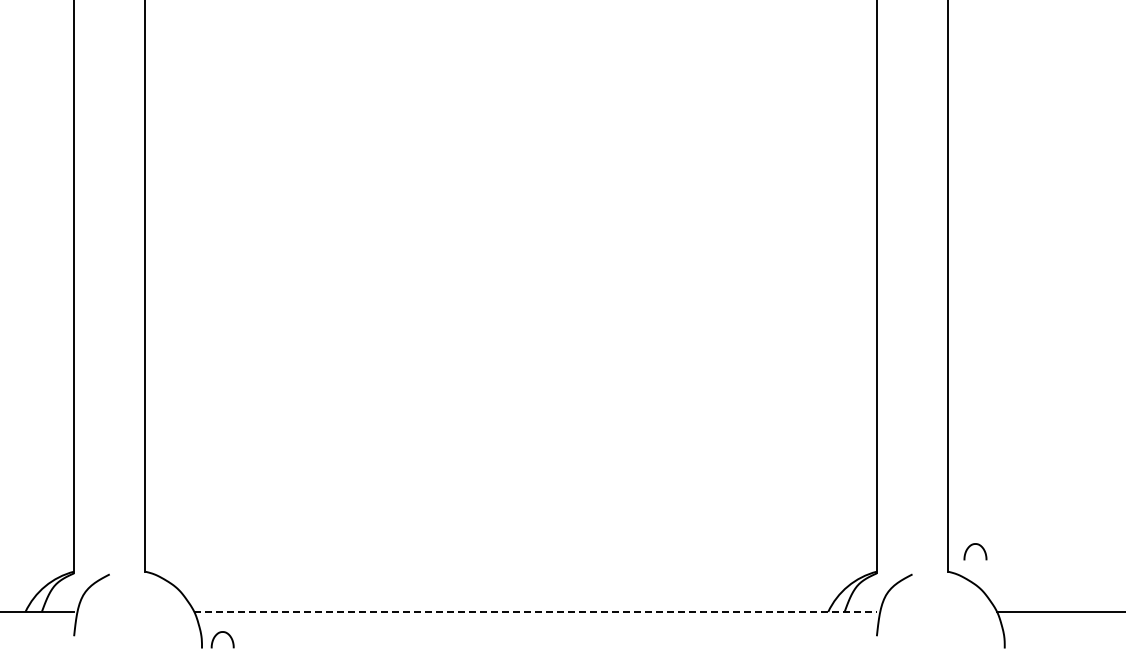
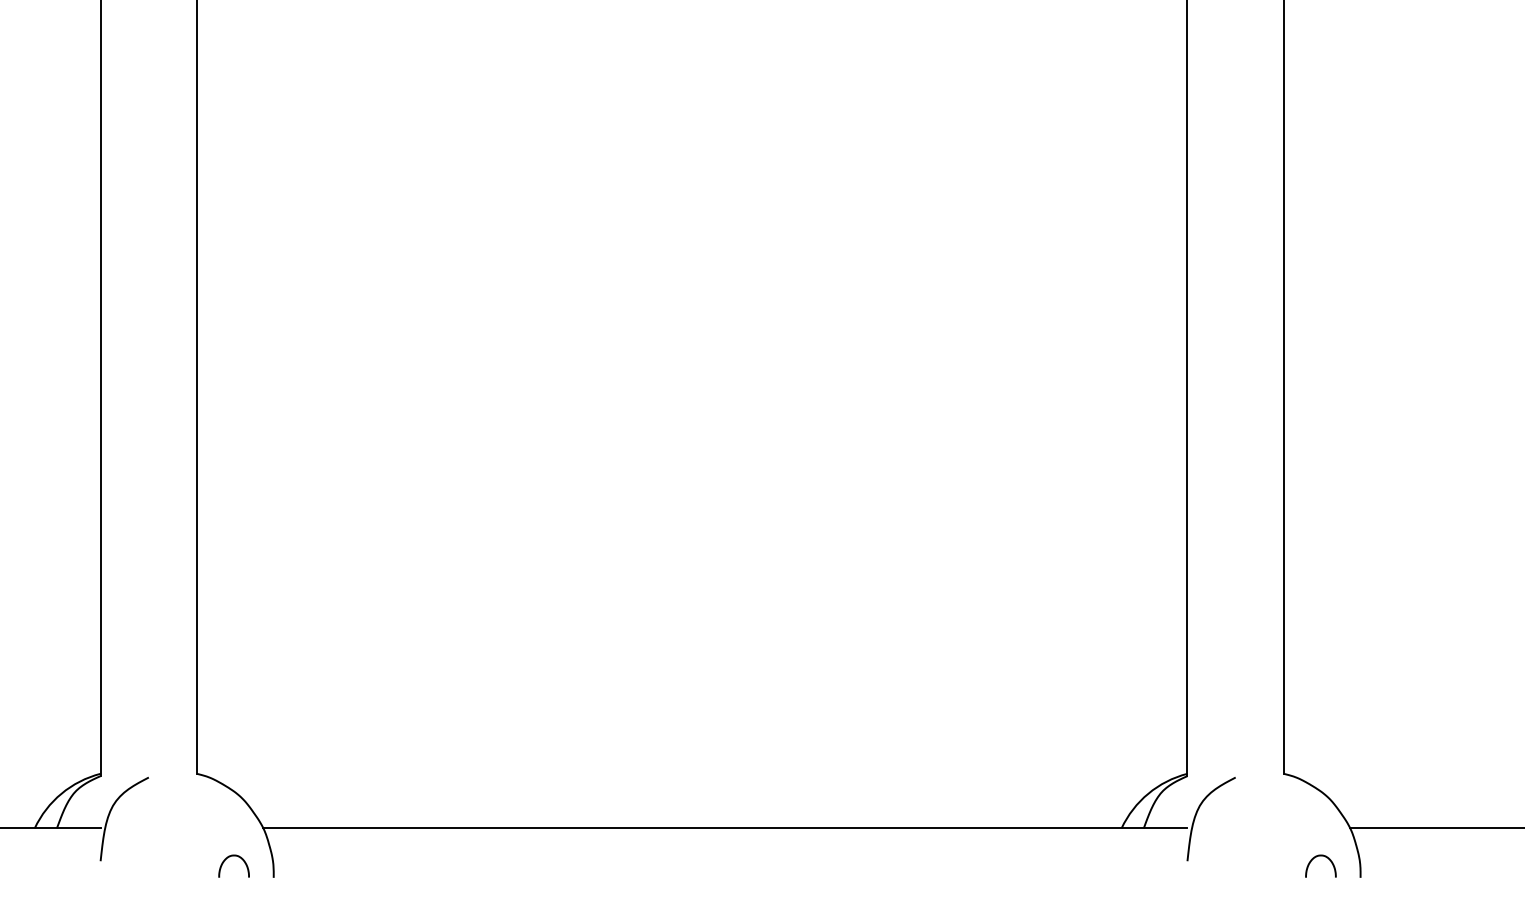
curve: (973, 545) -> (1318, 857), moved
line: (535, 611) -> (725, 827), dashed -> solid
curve: (220, 633) -> (231, 857), moved

